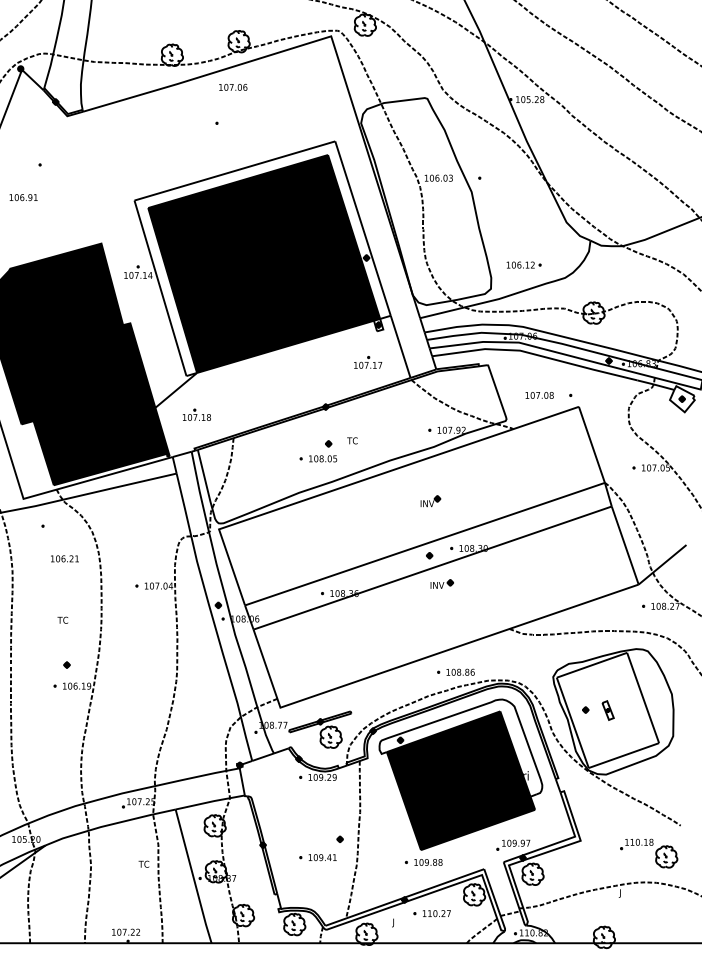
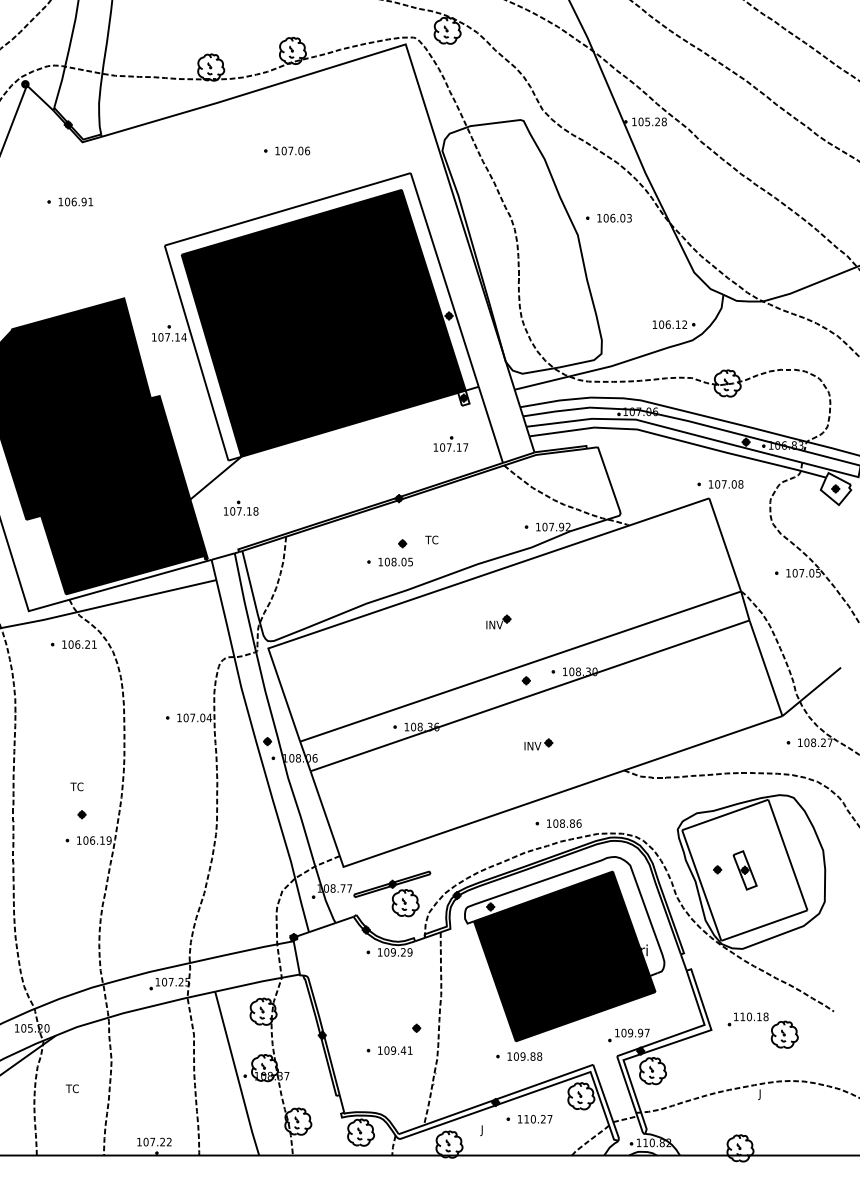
text: (233, 87) -> (292, 150), moved
text: (438, 177) -> (614, 217), moved
text: (23, 197) -> (75, 201), moved
part: (523, 264) -> (673, 324), moved
text: (539, 395) -> (726, 484), moved
part: (430, 500) -> (498, 621), moved
text: (64, 558) -> (79, 644), moved
part: (442, 584) -> (538, 744), moved
text: (62, 620) -> (76, 786), moved
part: (607, 710) -> (744, 870), size x1.67
part: (655, 853) -> (771, 1030), moved
text: (143, 864) -> (71, 1088), moved

